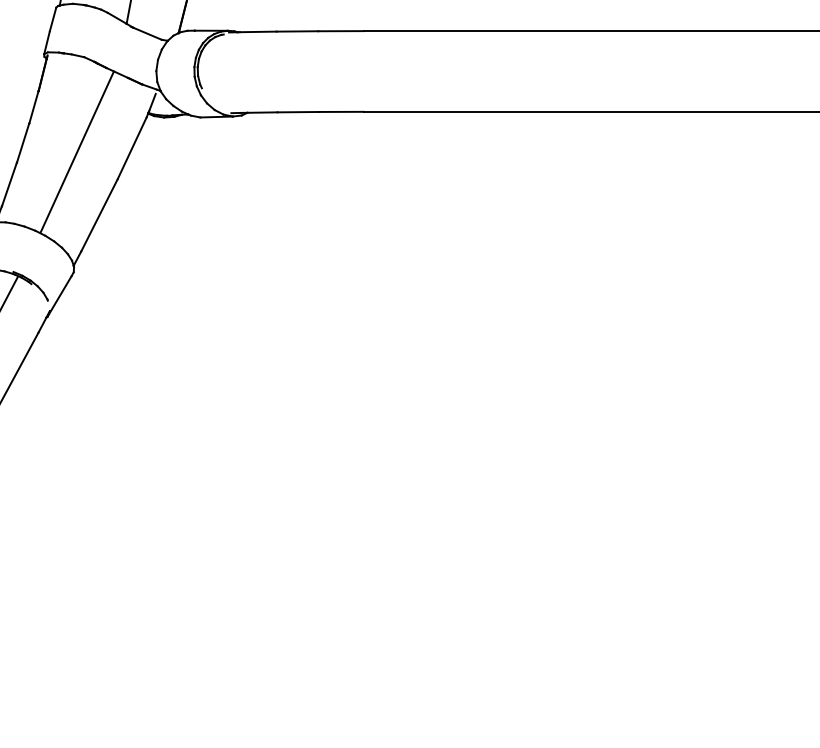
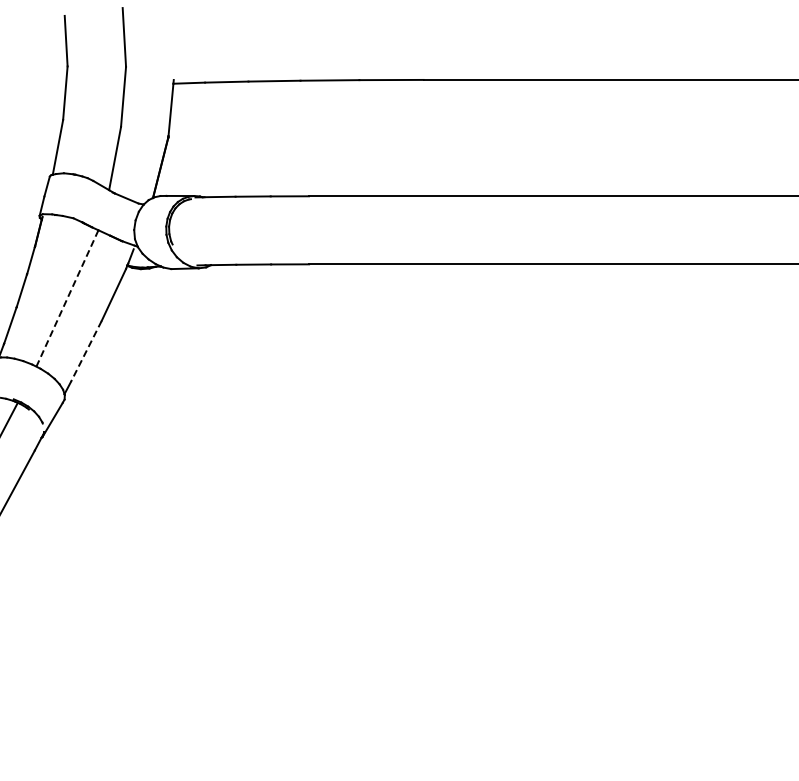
line: (77, 152) -> (67, 298), solid -> dashed
line: (99, 215) -> (86, 351), solid -> dashed

